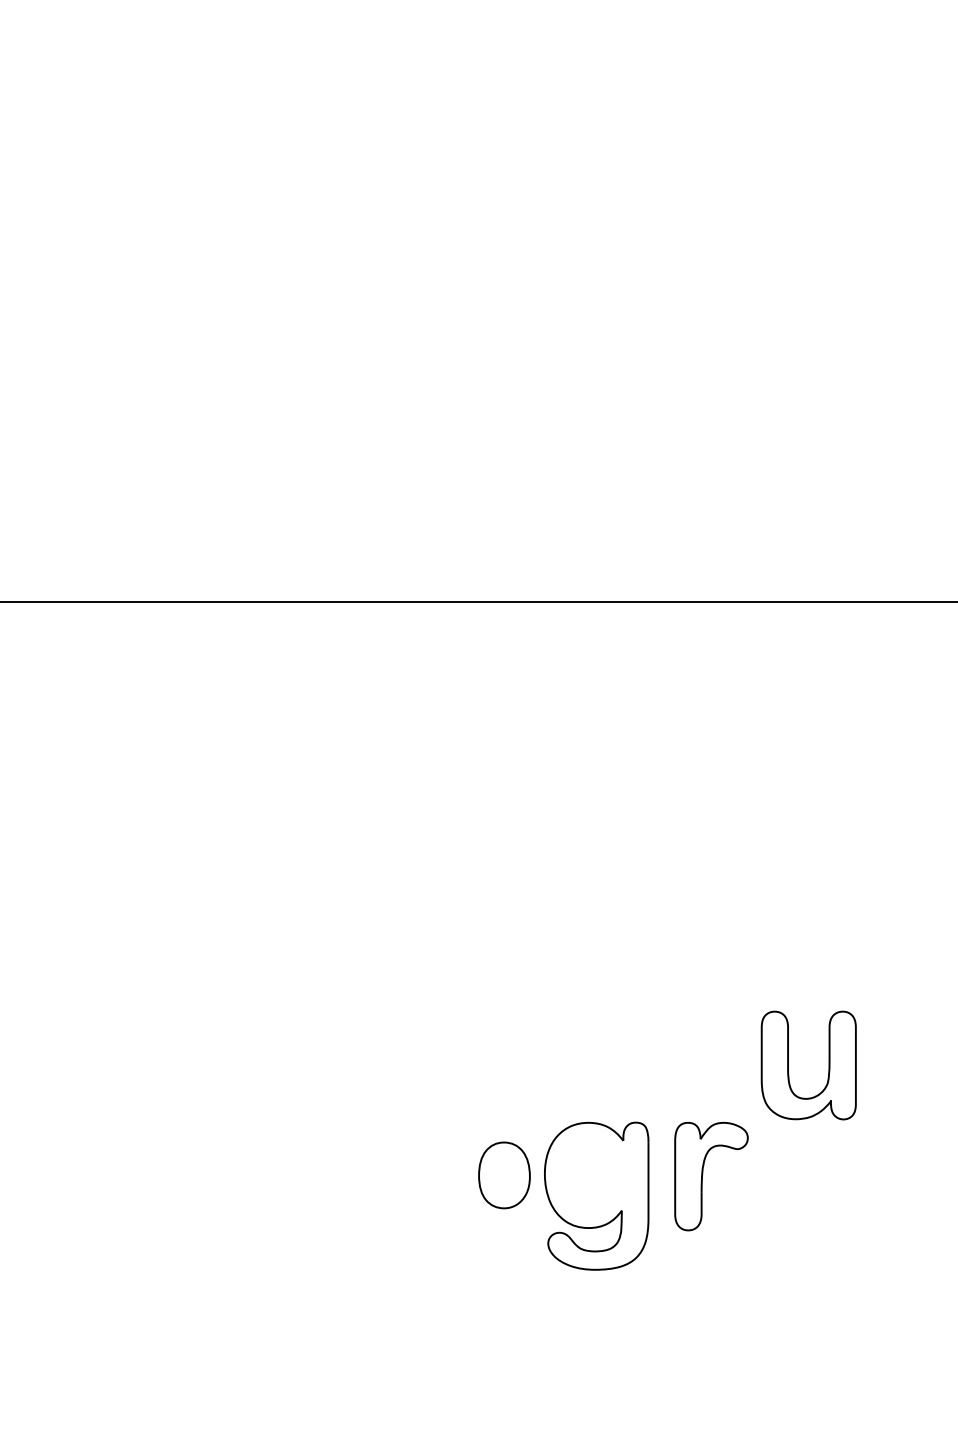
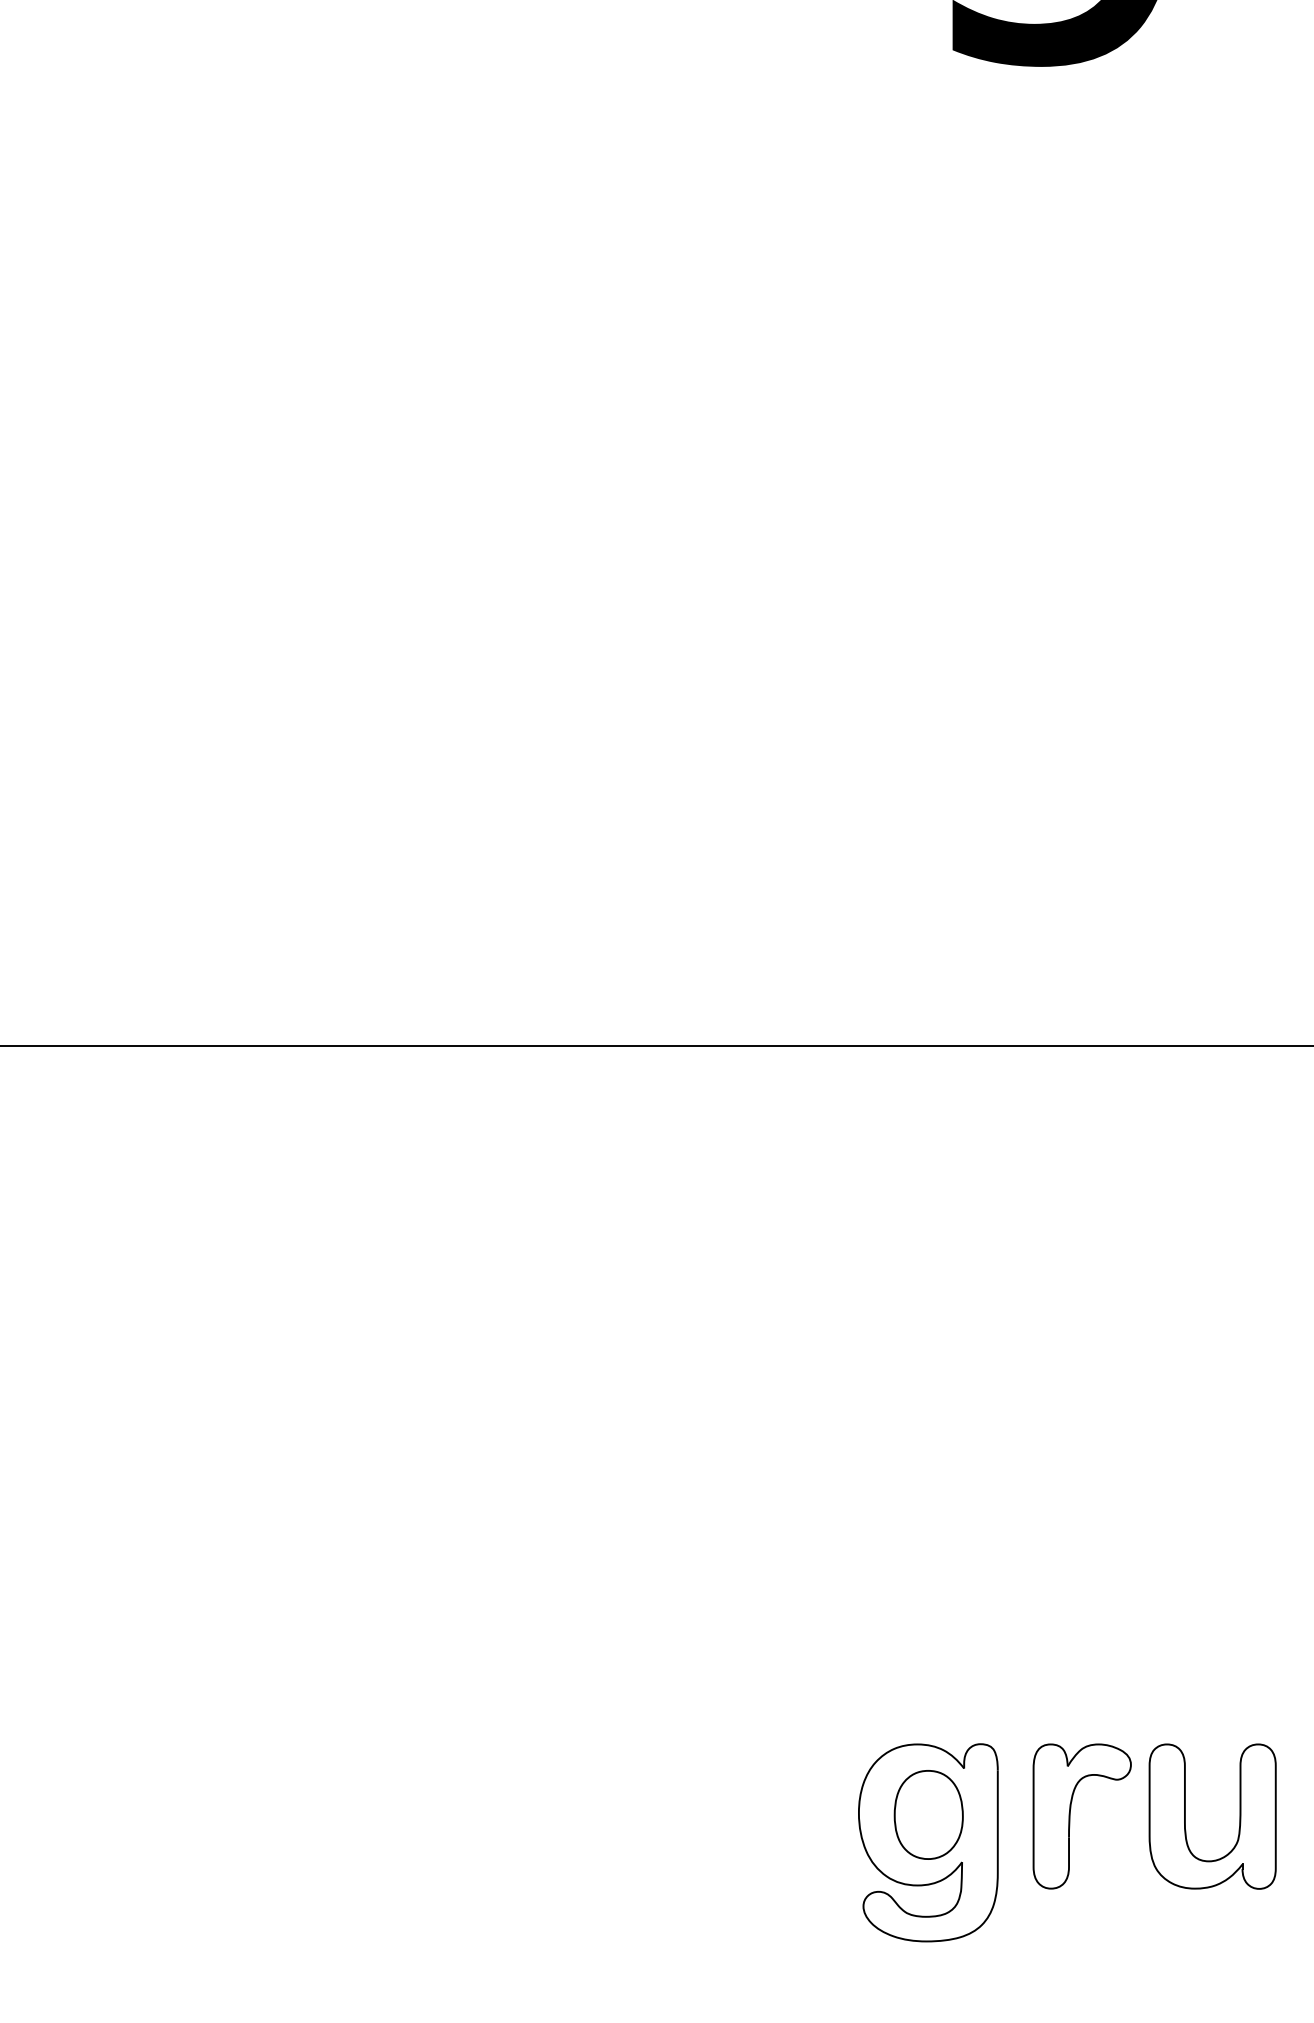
part: (788, 1065) -> (1185, 1816), moved
part: (504, 1175) -> (928, 1814), moved

